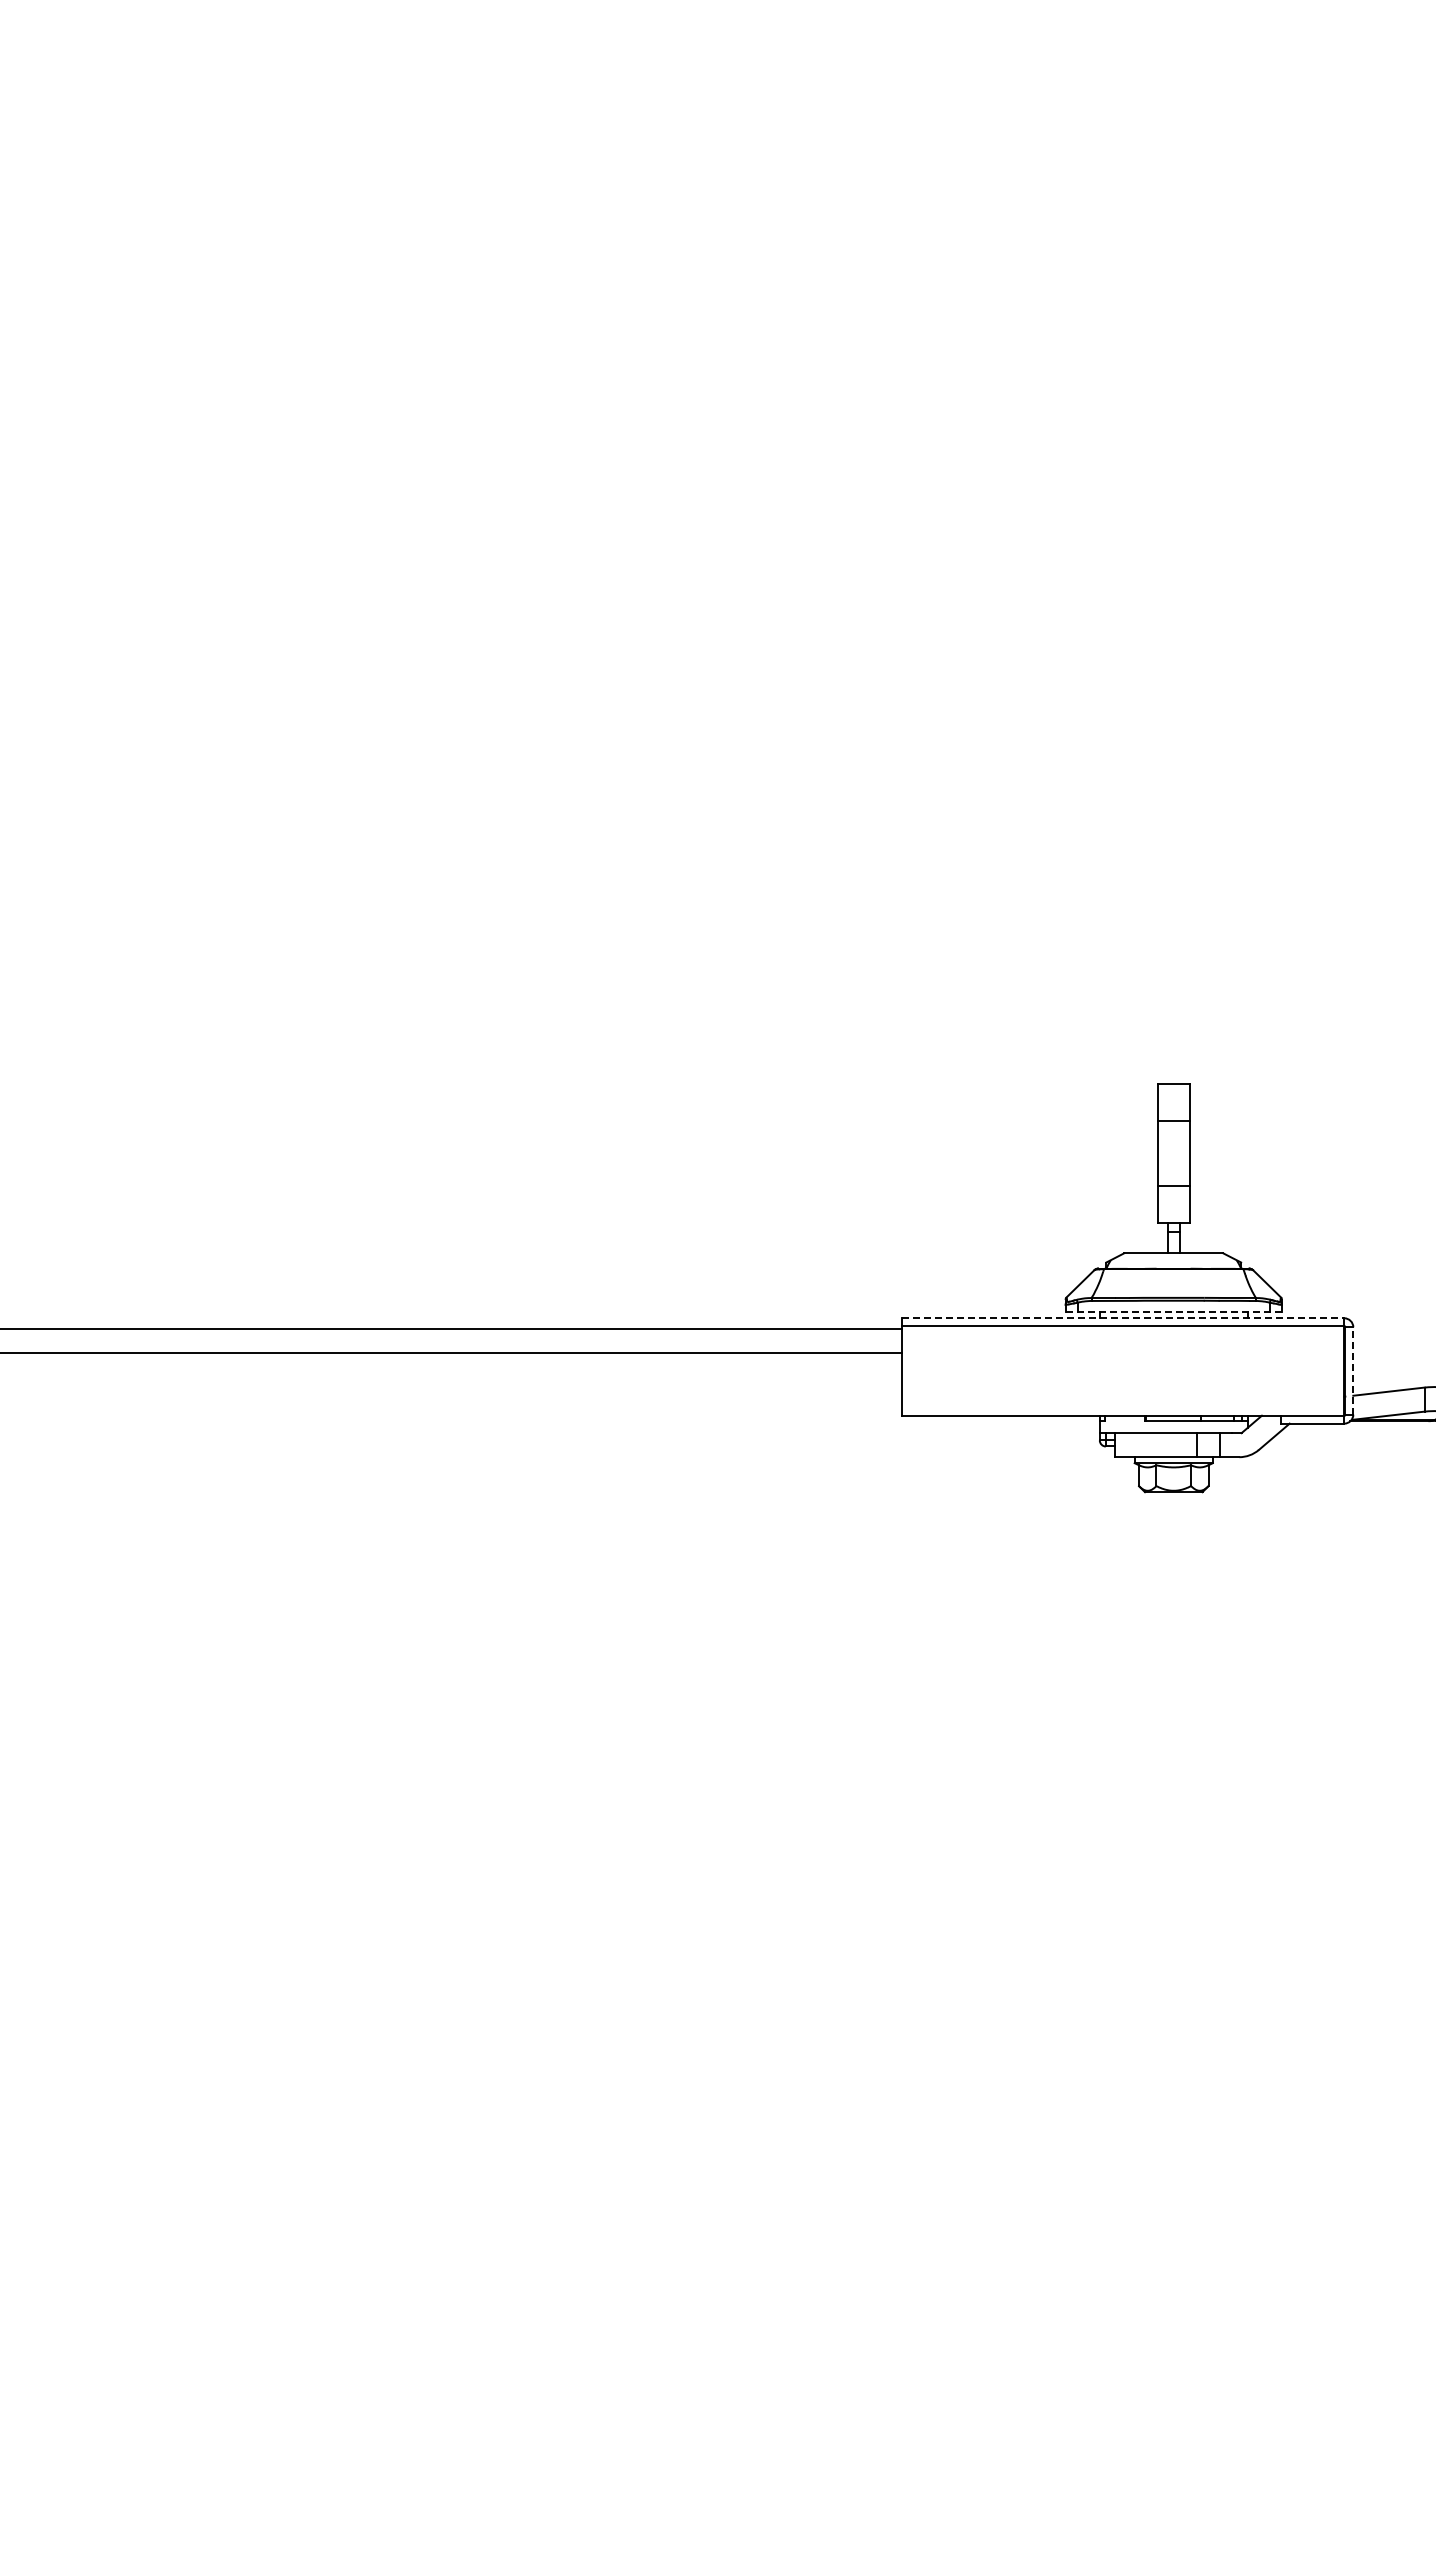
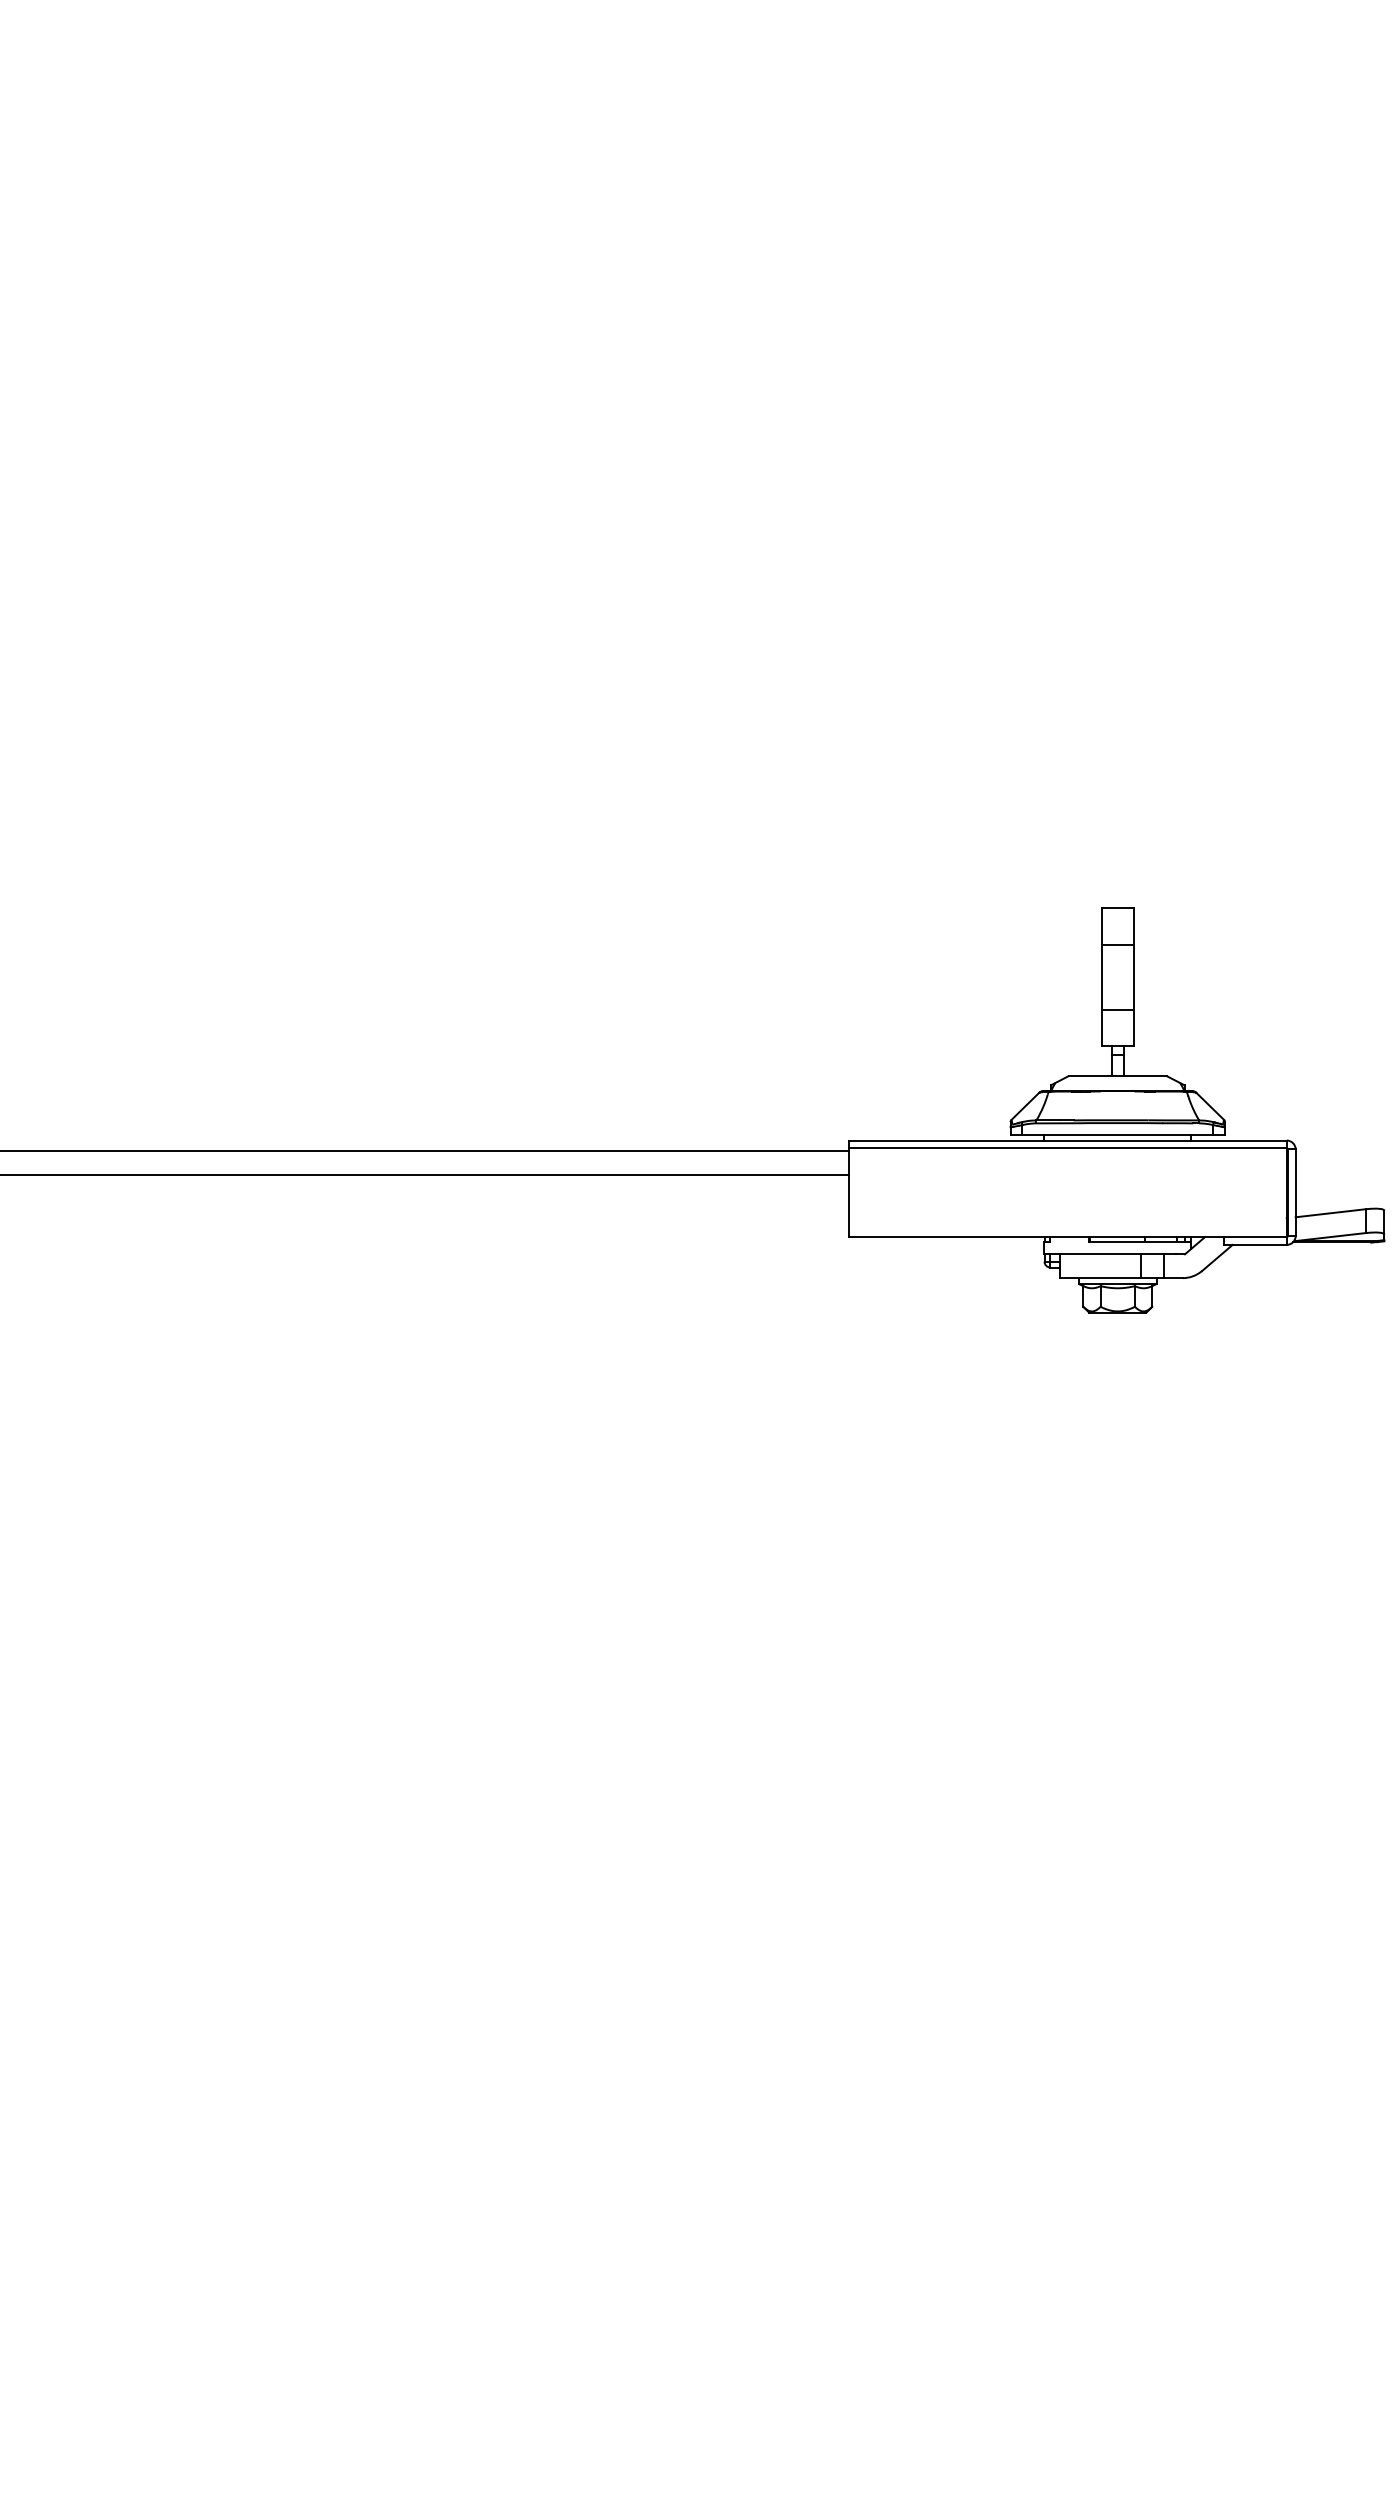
line: (1173, 1312) -> (1117, 1134), dashed -> solid
line: (1123, 1318) -> (1067, 1140), dashed -> solid
line: (1353, 1370) -> (1295, 1192), dashed -> solid

